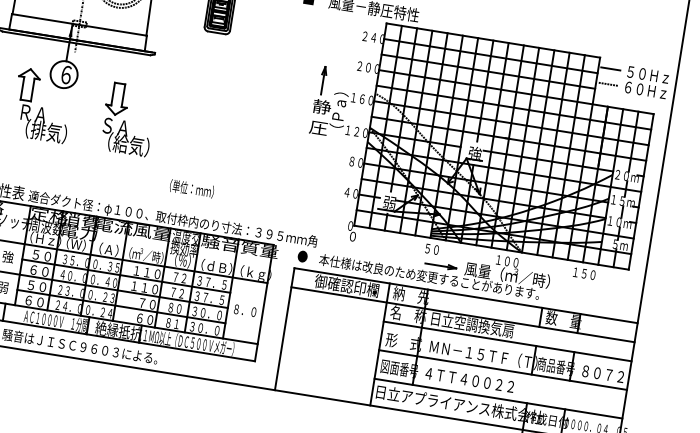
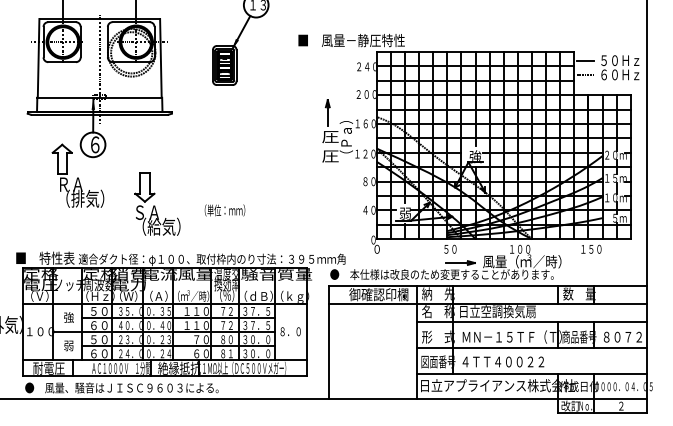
text: (322, 106) -> (330, 136), 静 -> 圧
part: (128, 118) -> (157, 203), moved
text: (191, 188) -> (224, 210), moved

